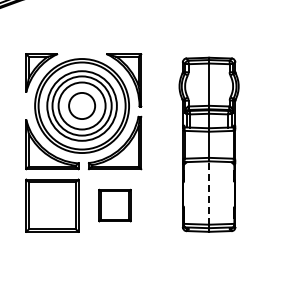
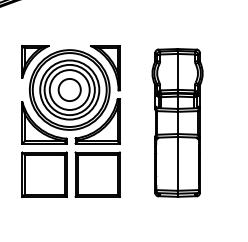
line: (209, 193) -> (177, 164), dashed -> solid
part: (114, 205) -> (97, 174), size x1.67

